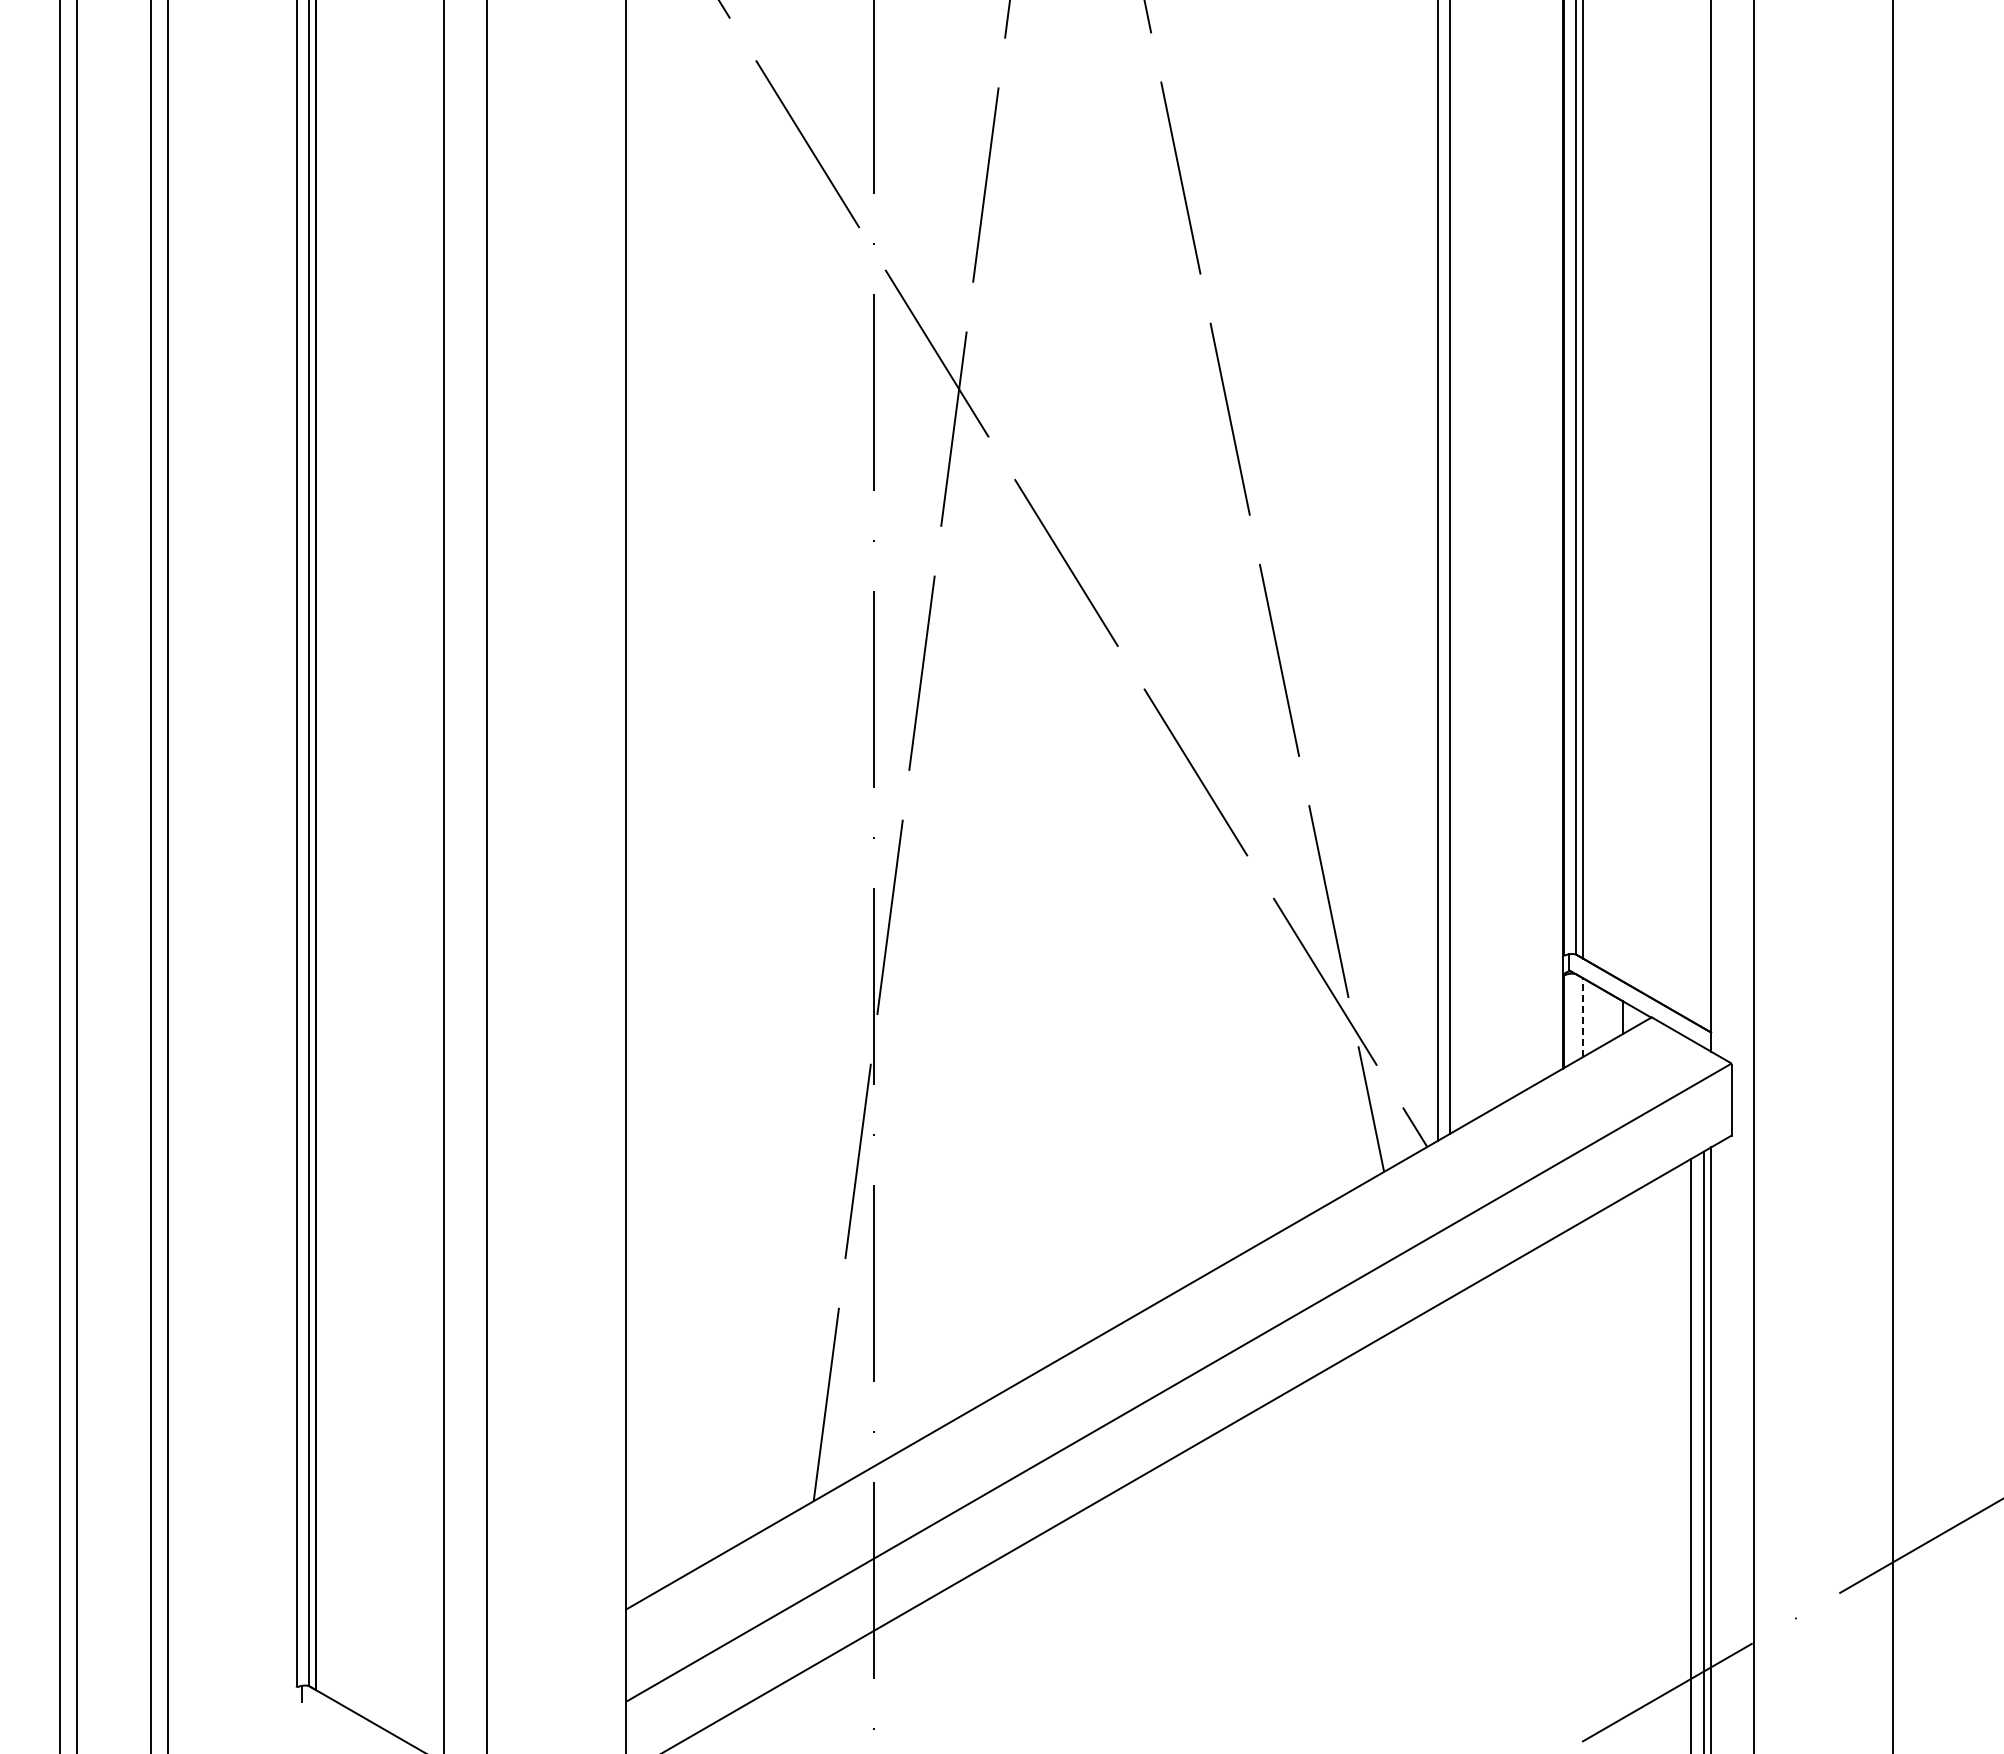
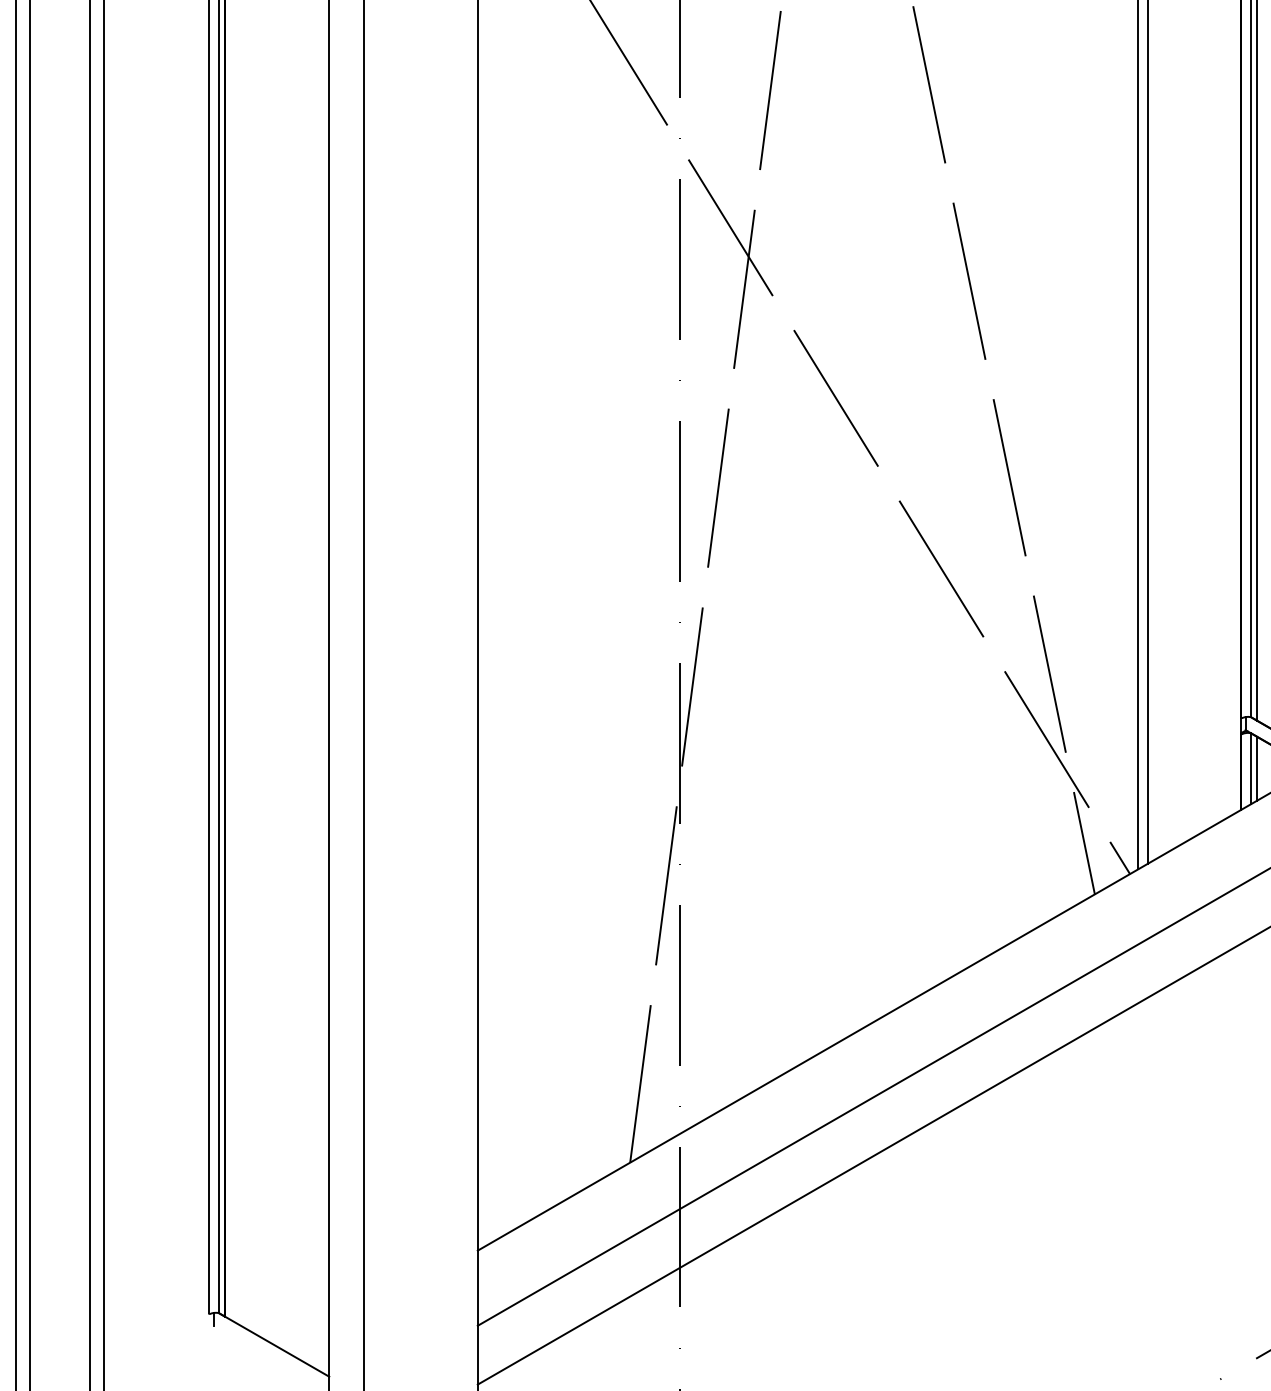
line: (1575, 1017) -> (1250, 768), added
line: (1583, 1017) -> (1257, 768), dashed -> solid

